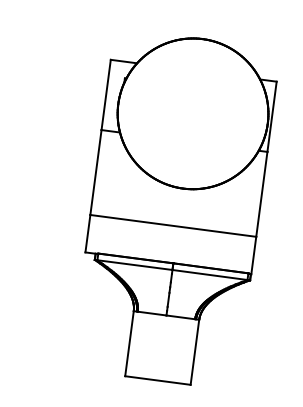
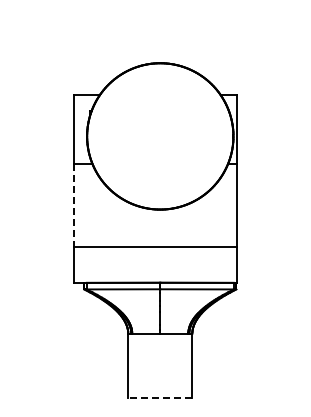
line: (96, 172) -> (74, 205), solid -> dashed
line: (157, 380) -> (159, 397), solid -> dashed

